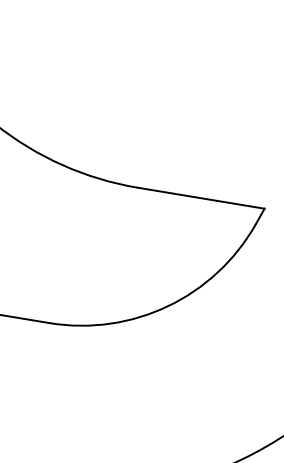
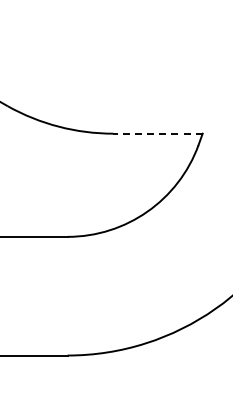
line: (202, 198) -> (158, 133), solid -> dashed

